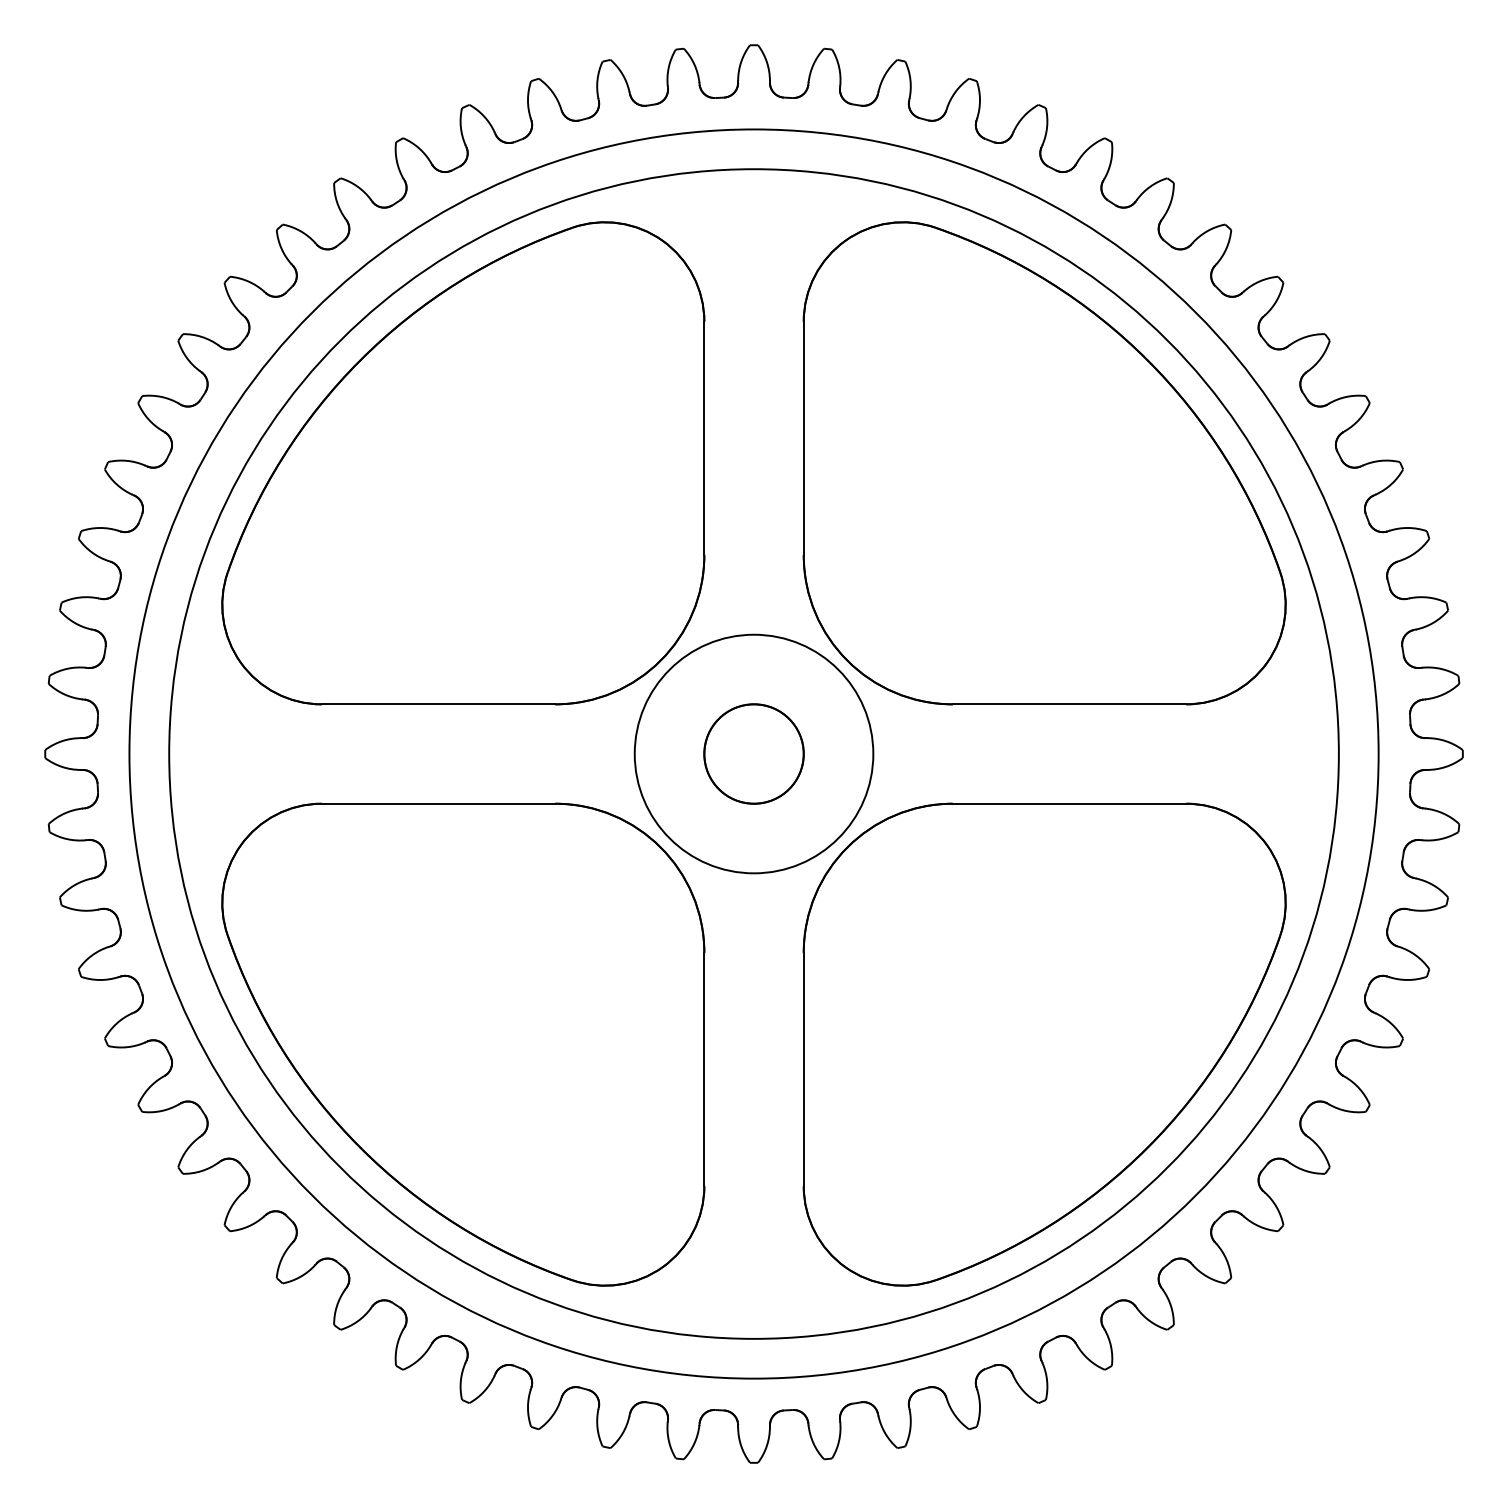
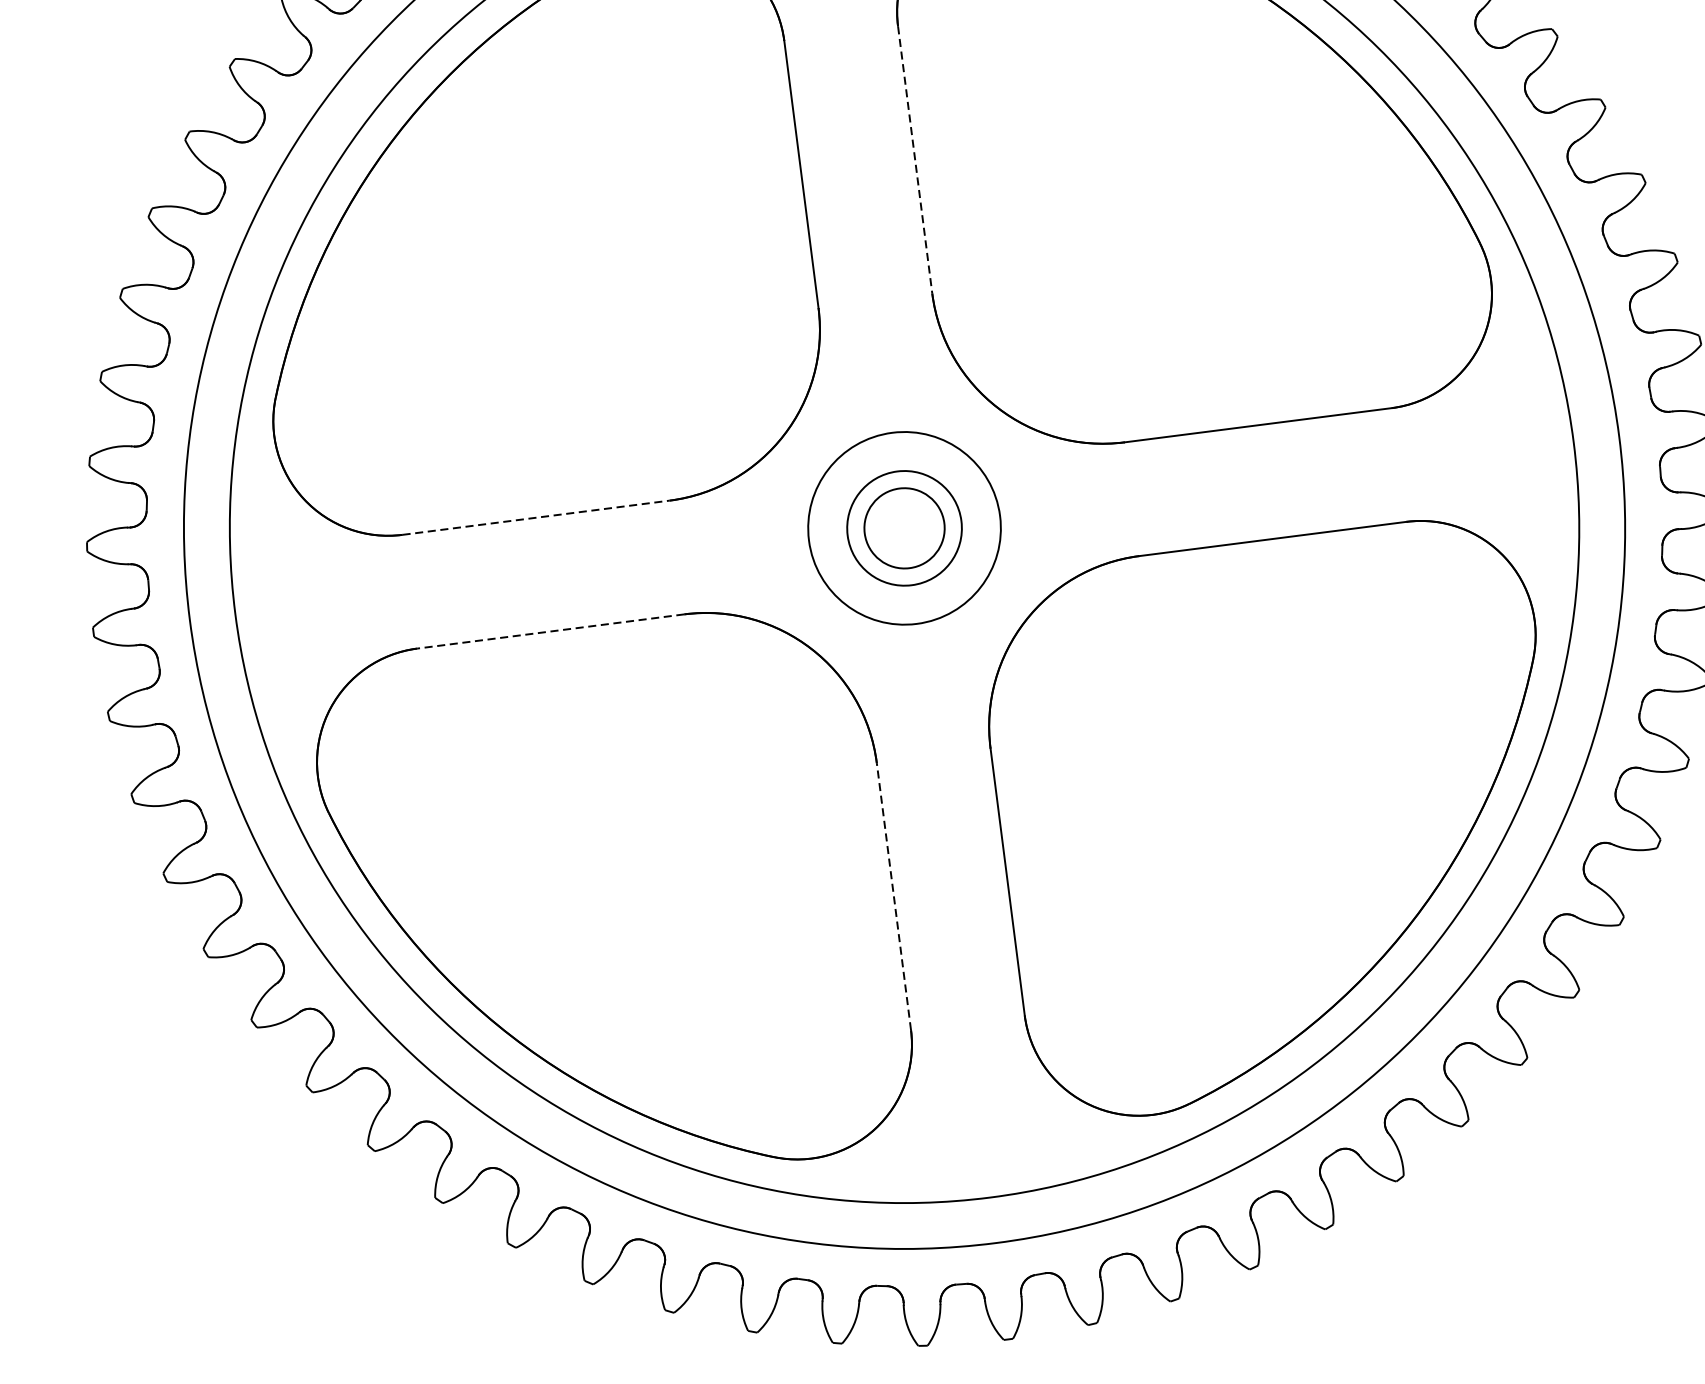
line: (803, 438) -> (914, 160), solid -> dashed
line: (438, 704) -> (536, 517), solid -> dashed
circle: (753, 753) -> (903, 527), size x0.7
circle: (753, 753) -> (903, 527), size x0.7
line: (438, 803) -> (550, 631), solid -> dashed
line: (704, 1069) -> (894, 896), solid -> dashed

